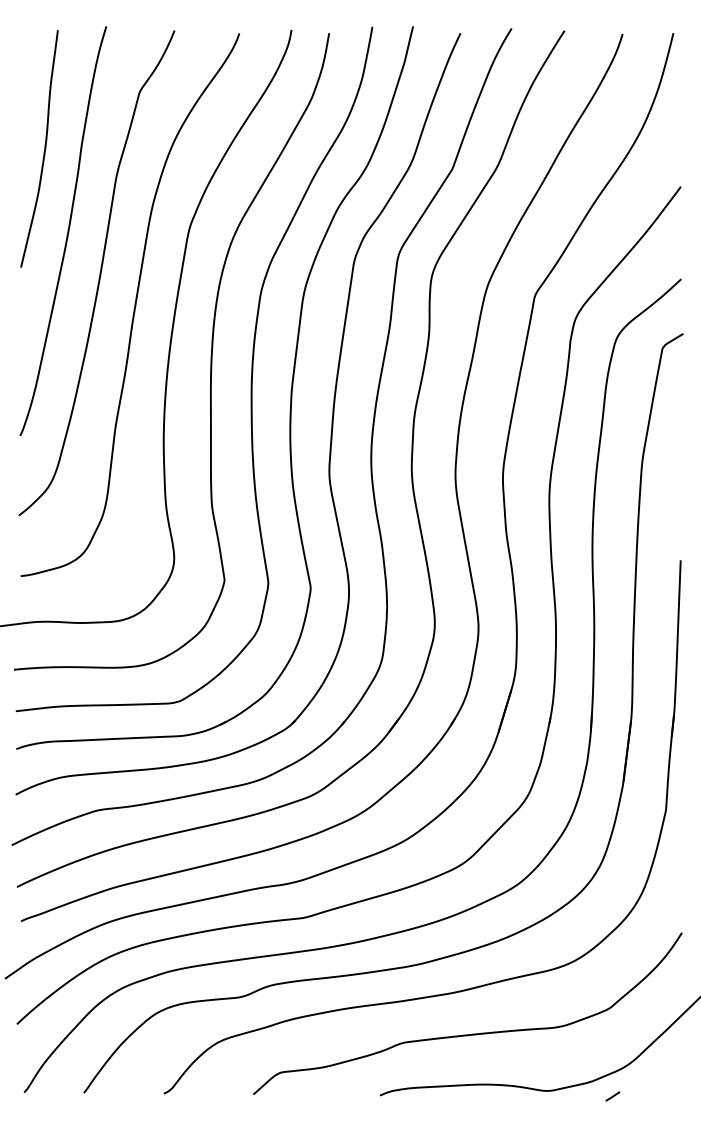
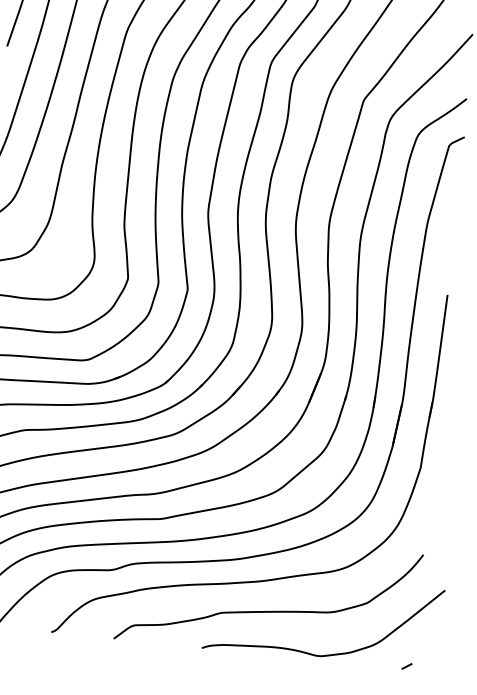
line: (612, 1096) -> (406, 666), moved

